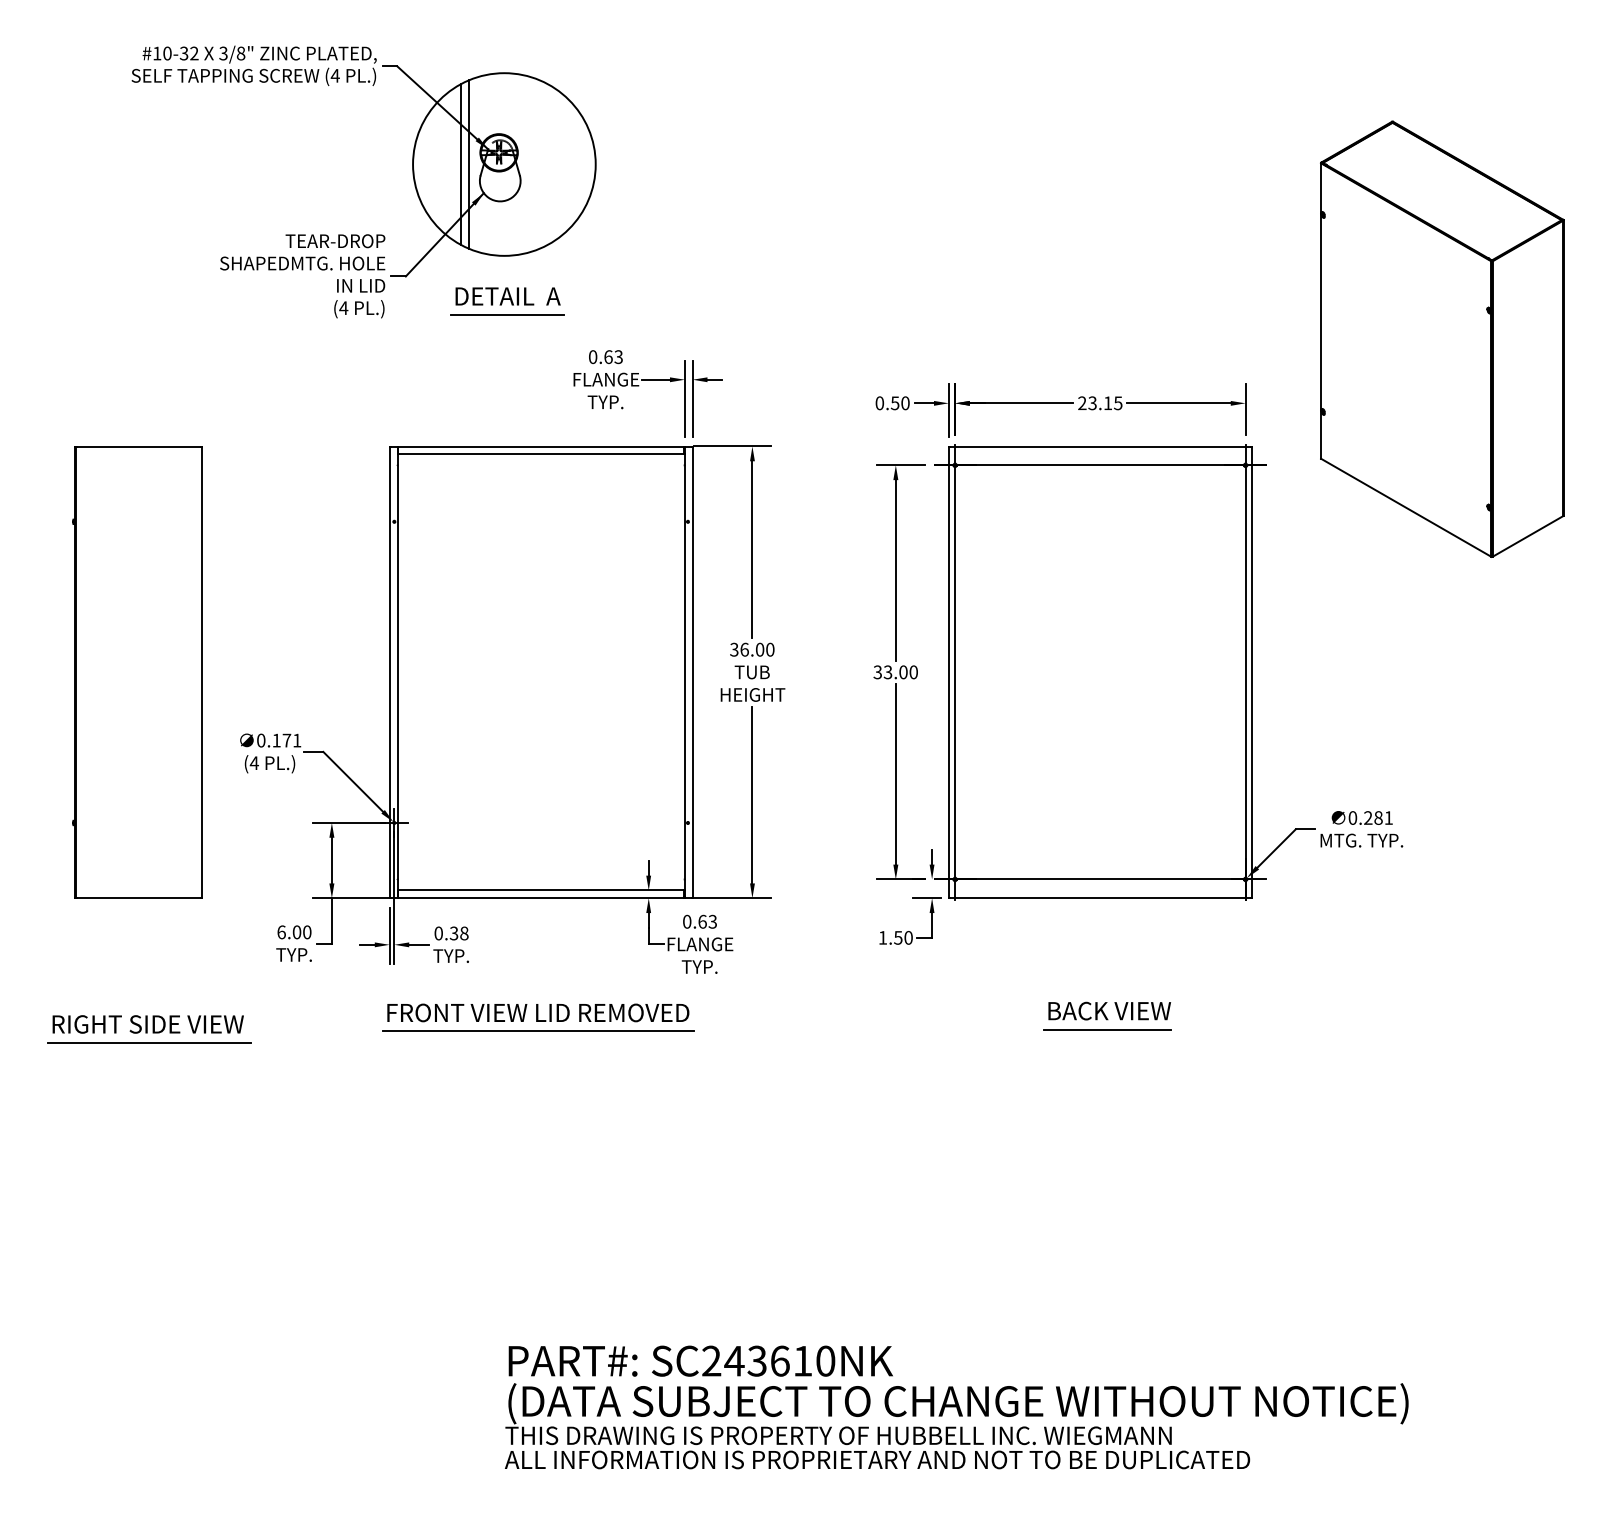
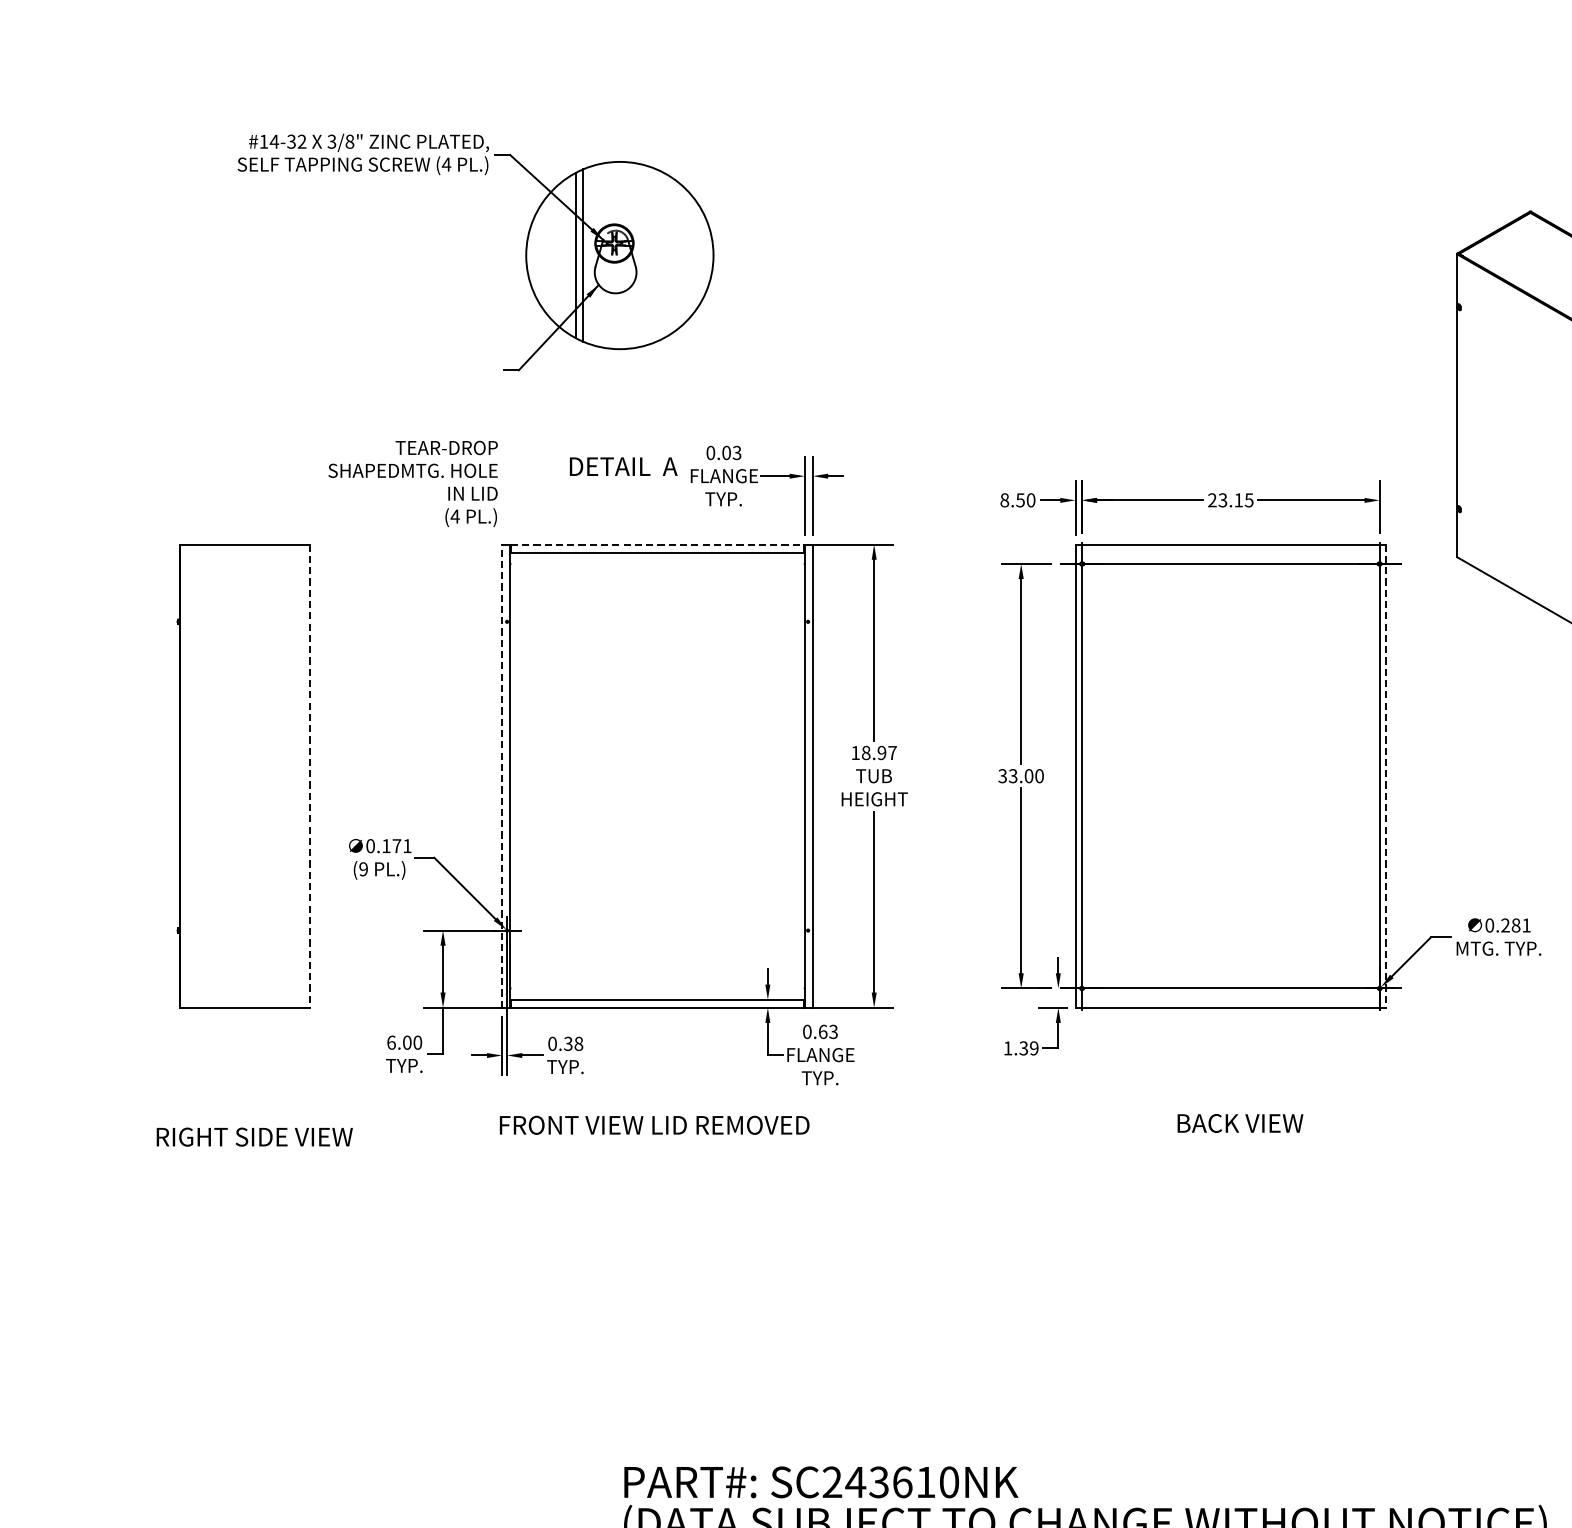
text: (166, 53) -> (273, 141), #10-32 -> #14-32
text: (302, 276) -> (412, 484), moved
text: (507, 296) -> (623, 466), moved
line: (507, 315) -> (623, 410), removed
text: (608, 356) -> (726, 452), 0.63 -> 0.03
text: (879, 402) -> (1004, 499), 0.50 -> 8.50
line: (541, 446) -> (657, 544), solid -> dashed
text: (752, 649) -> (874, 752), 36.00 -> 18.97
line: (202, 672) -> (310, 776), solid -> dashed
line: (389, 672) -> (502, 776), solid -> dashed
line: (1251, 672) -> (1385, 776), solid -> dashed
text: (253, 763) -> (362, 869), (4 -> (9
text: (903, 937) -> (1029, 1047), 1.50 -> 1.39
line: (1107, 1029) -> (1238, 1142), removed
line: (538, 1031) -> (654, 1144), removed
line: (149, 1042) -> (256, 1155), removed

